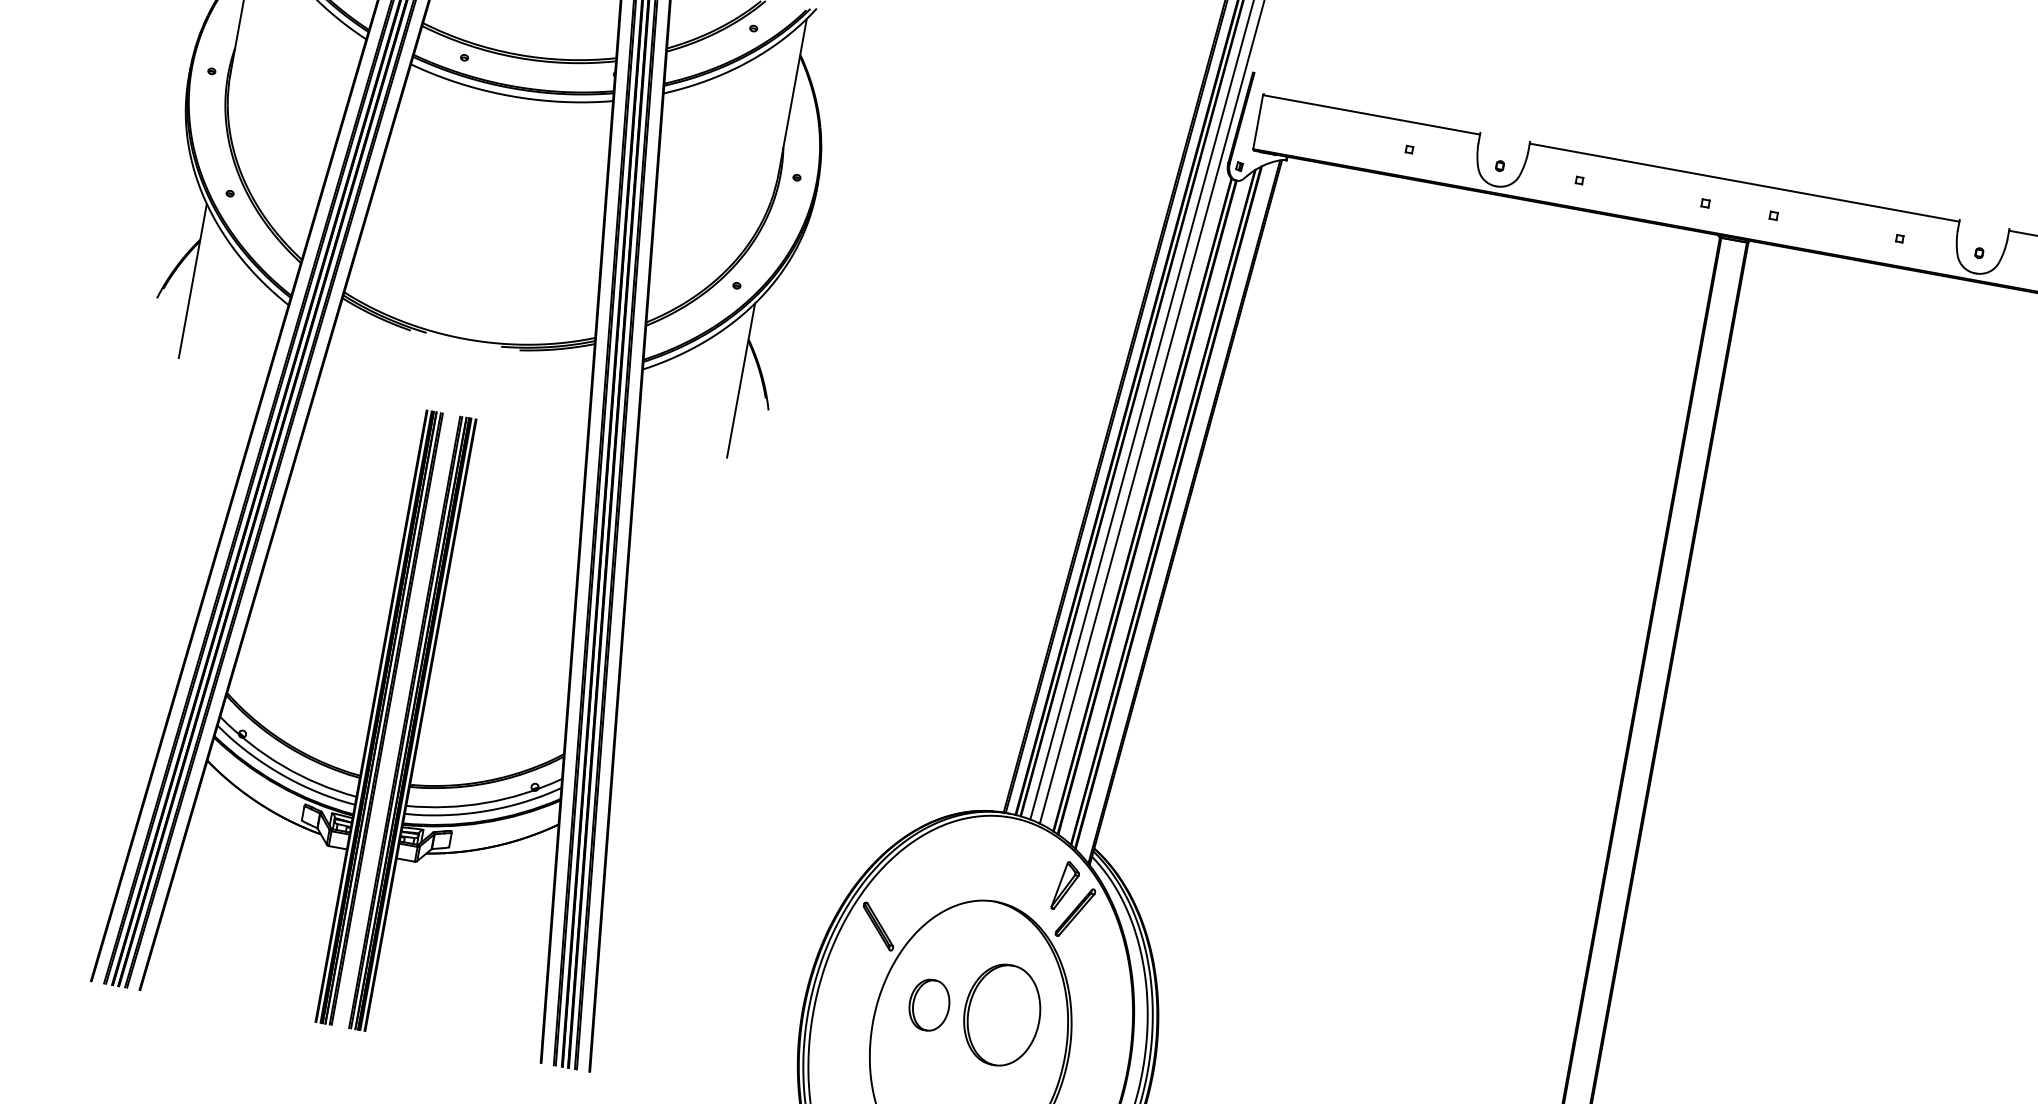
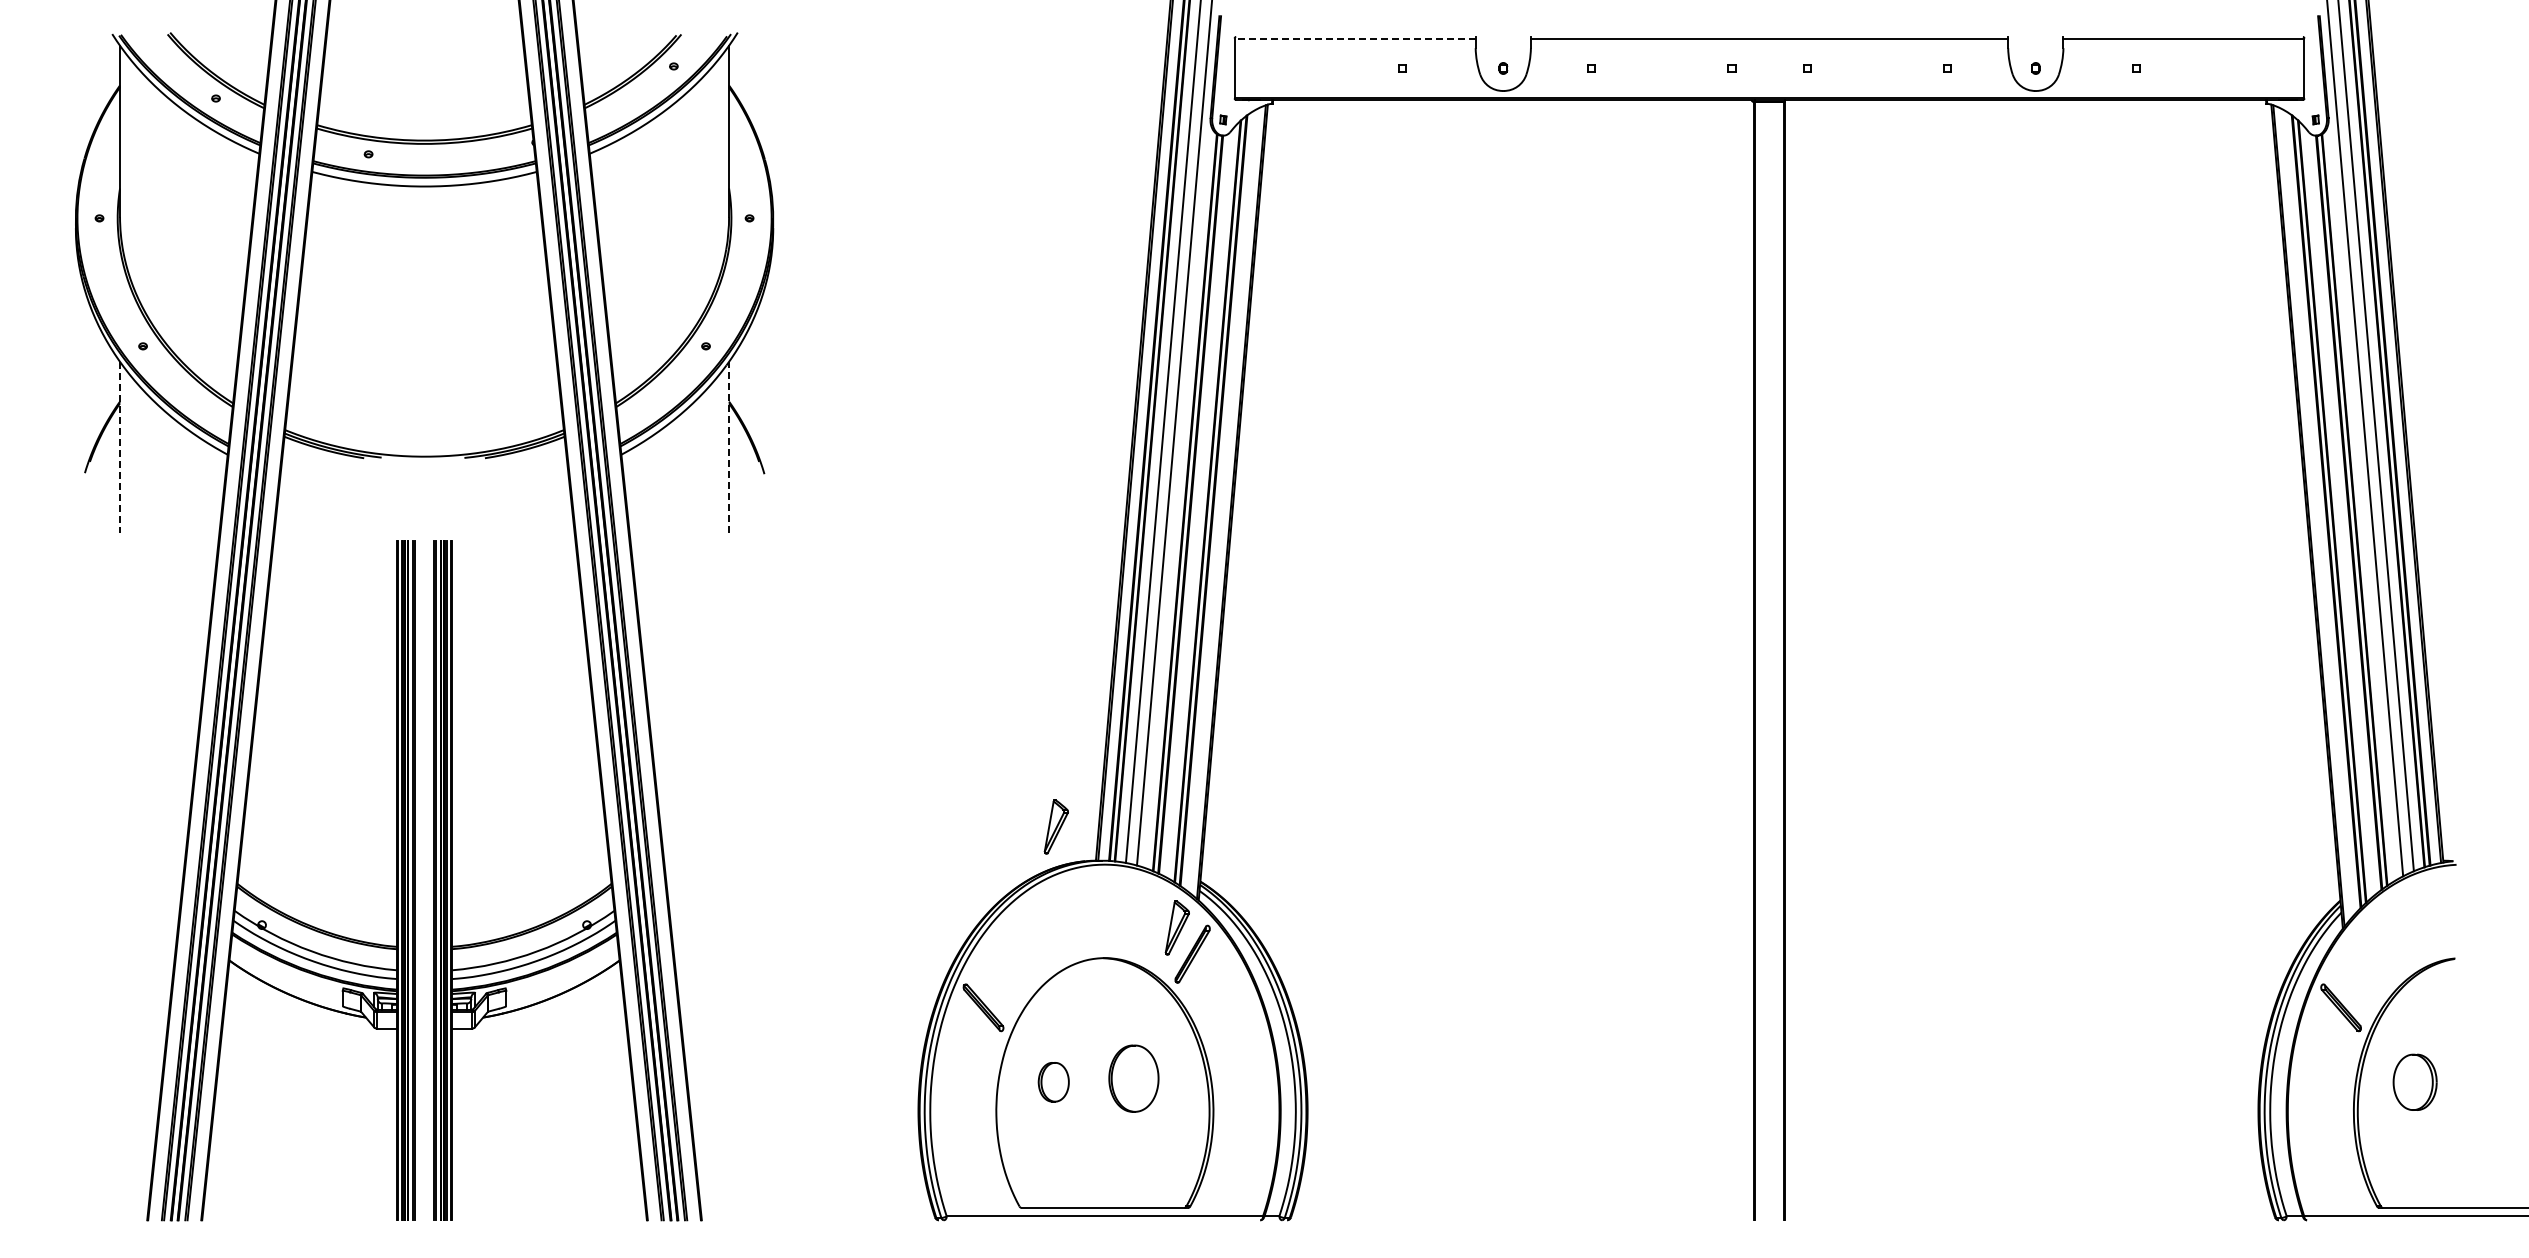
line: (1371, 114) -> (1355, 38), solid -> dashed
line: (193, 281) -> (120, 447), solid -> dashed
line: (741, 380) -> (729, 447), solid -> dashed
part: (972, 775) -> (1055, 826), added
part: (929, 1004) -> (1053, 1081), size x0.7
part: (1001, 1014) -> (1133, 1078), size x0.6

